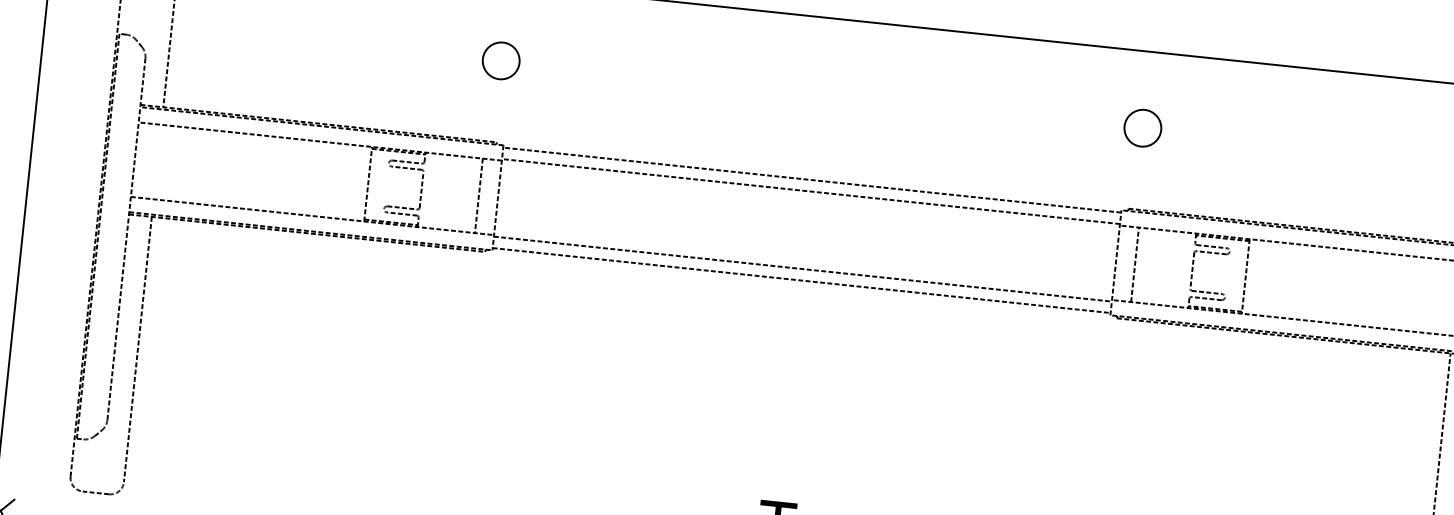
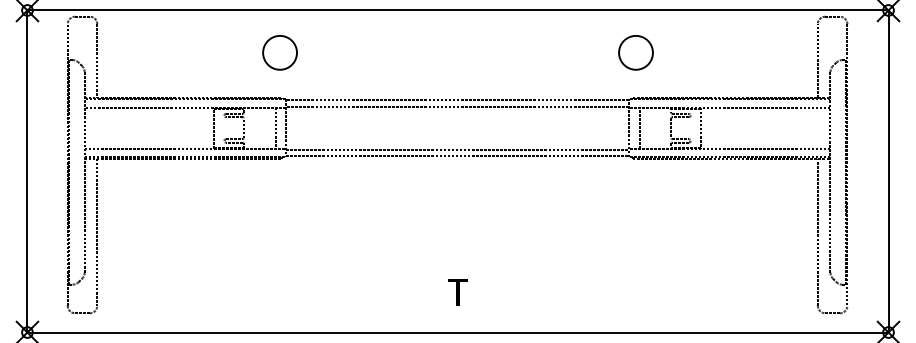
circle: (500, 60) -> (279, 52), size x1.67
circle: (1142, 127) -> (635, 52), size x1.67

